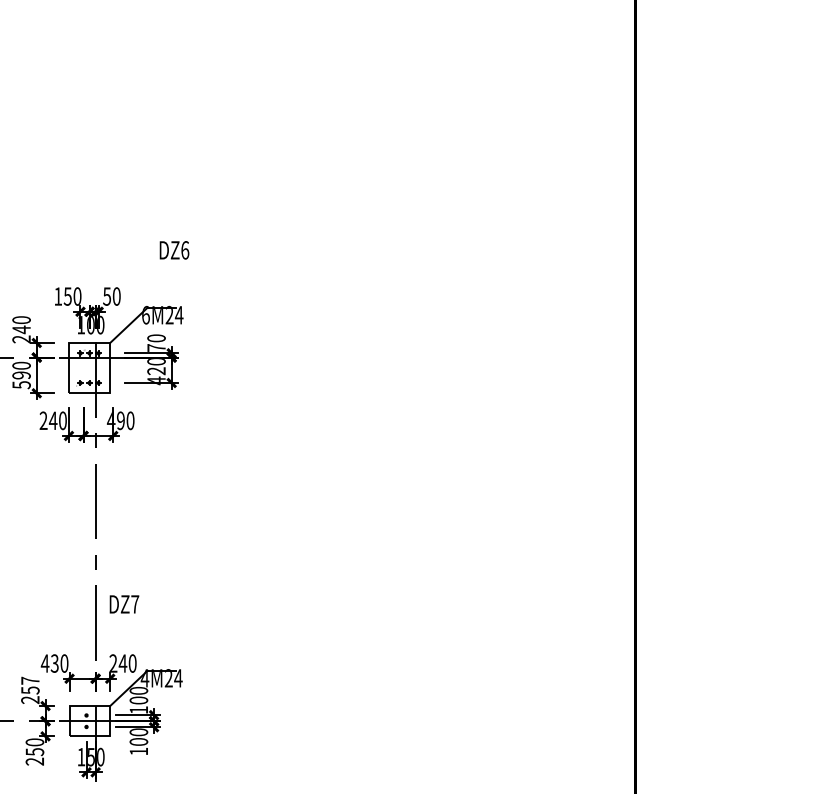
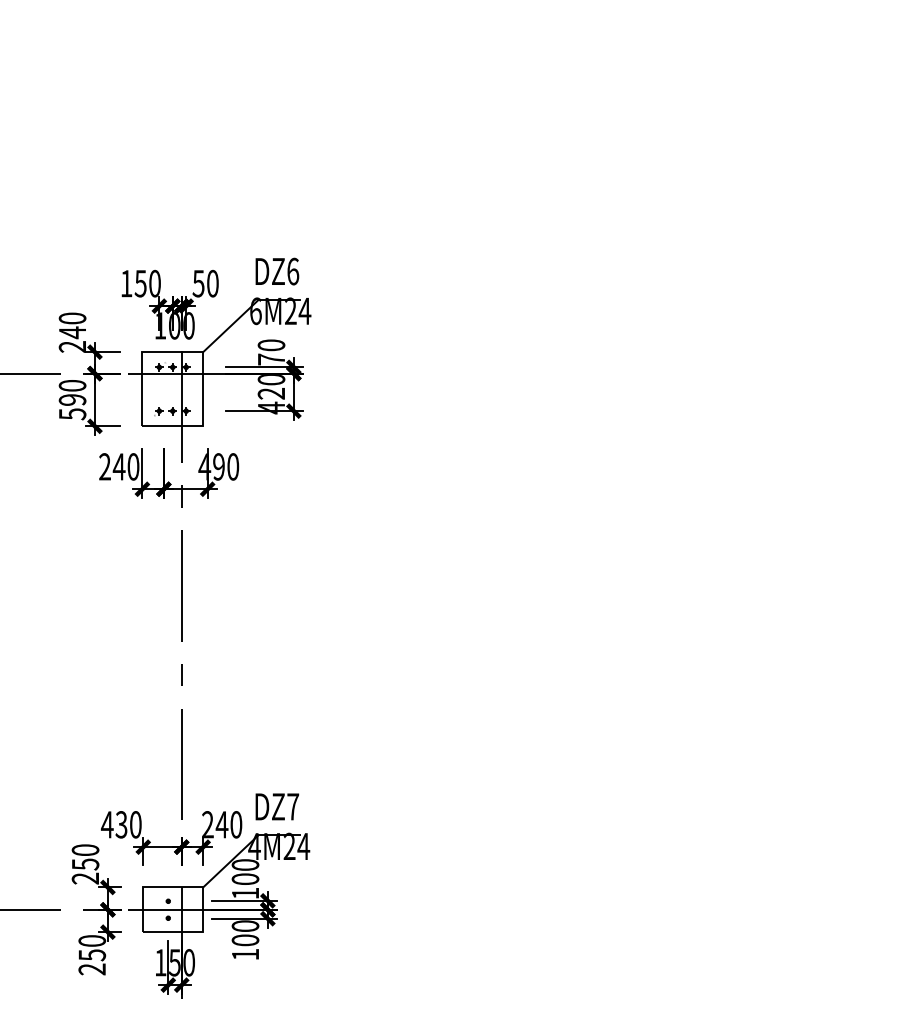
text: (174, 250) -> (277, 271), moved
text: (124, 604) -> (277, 806), moved
text: (30, 680) -> (85, 849), 257 -> 250

